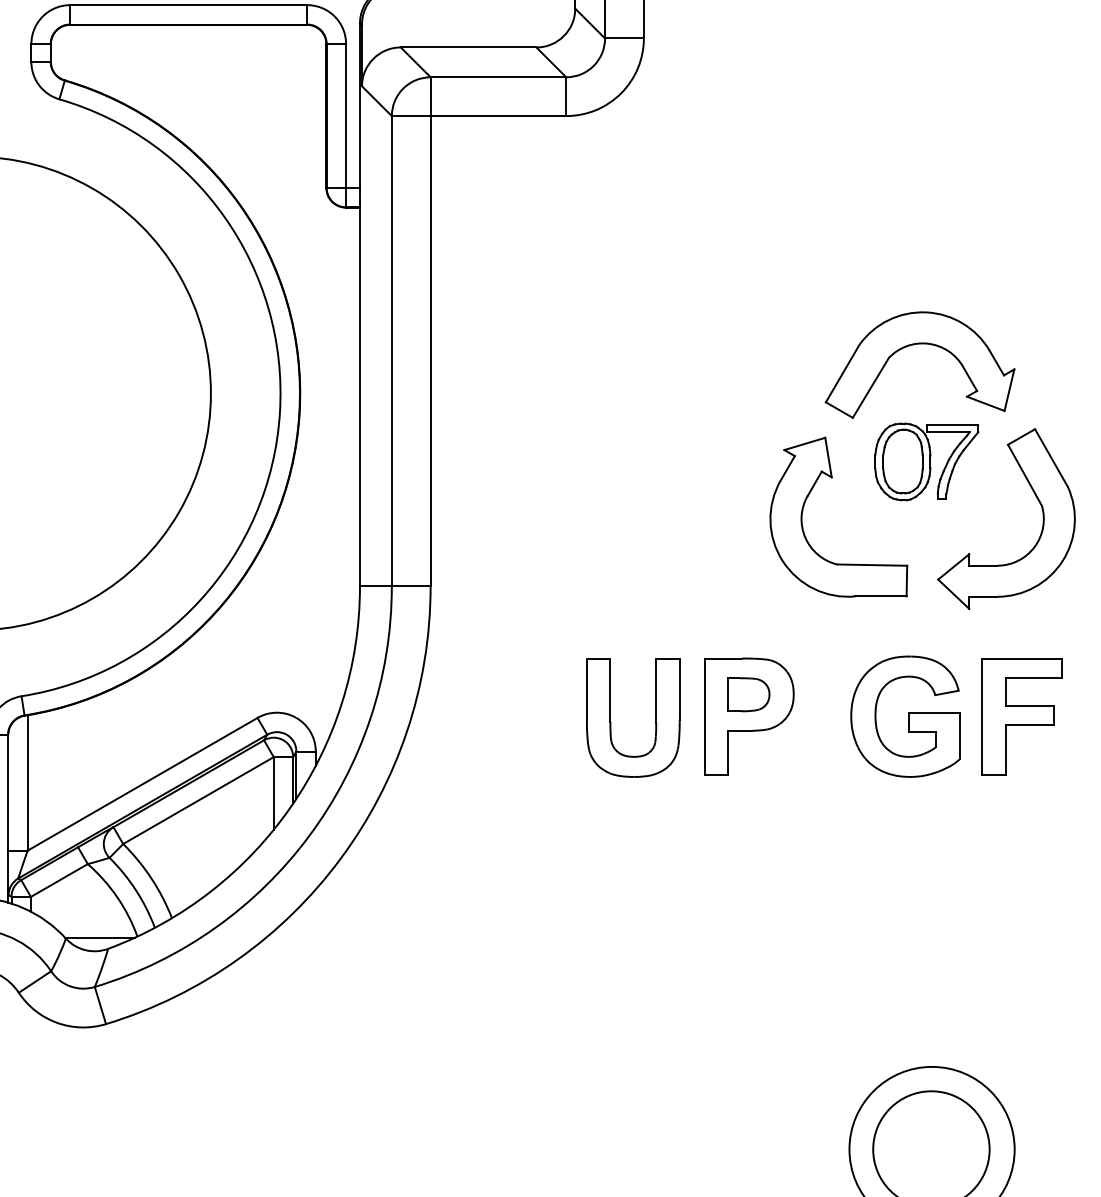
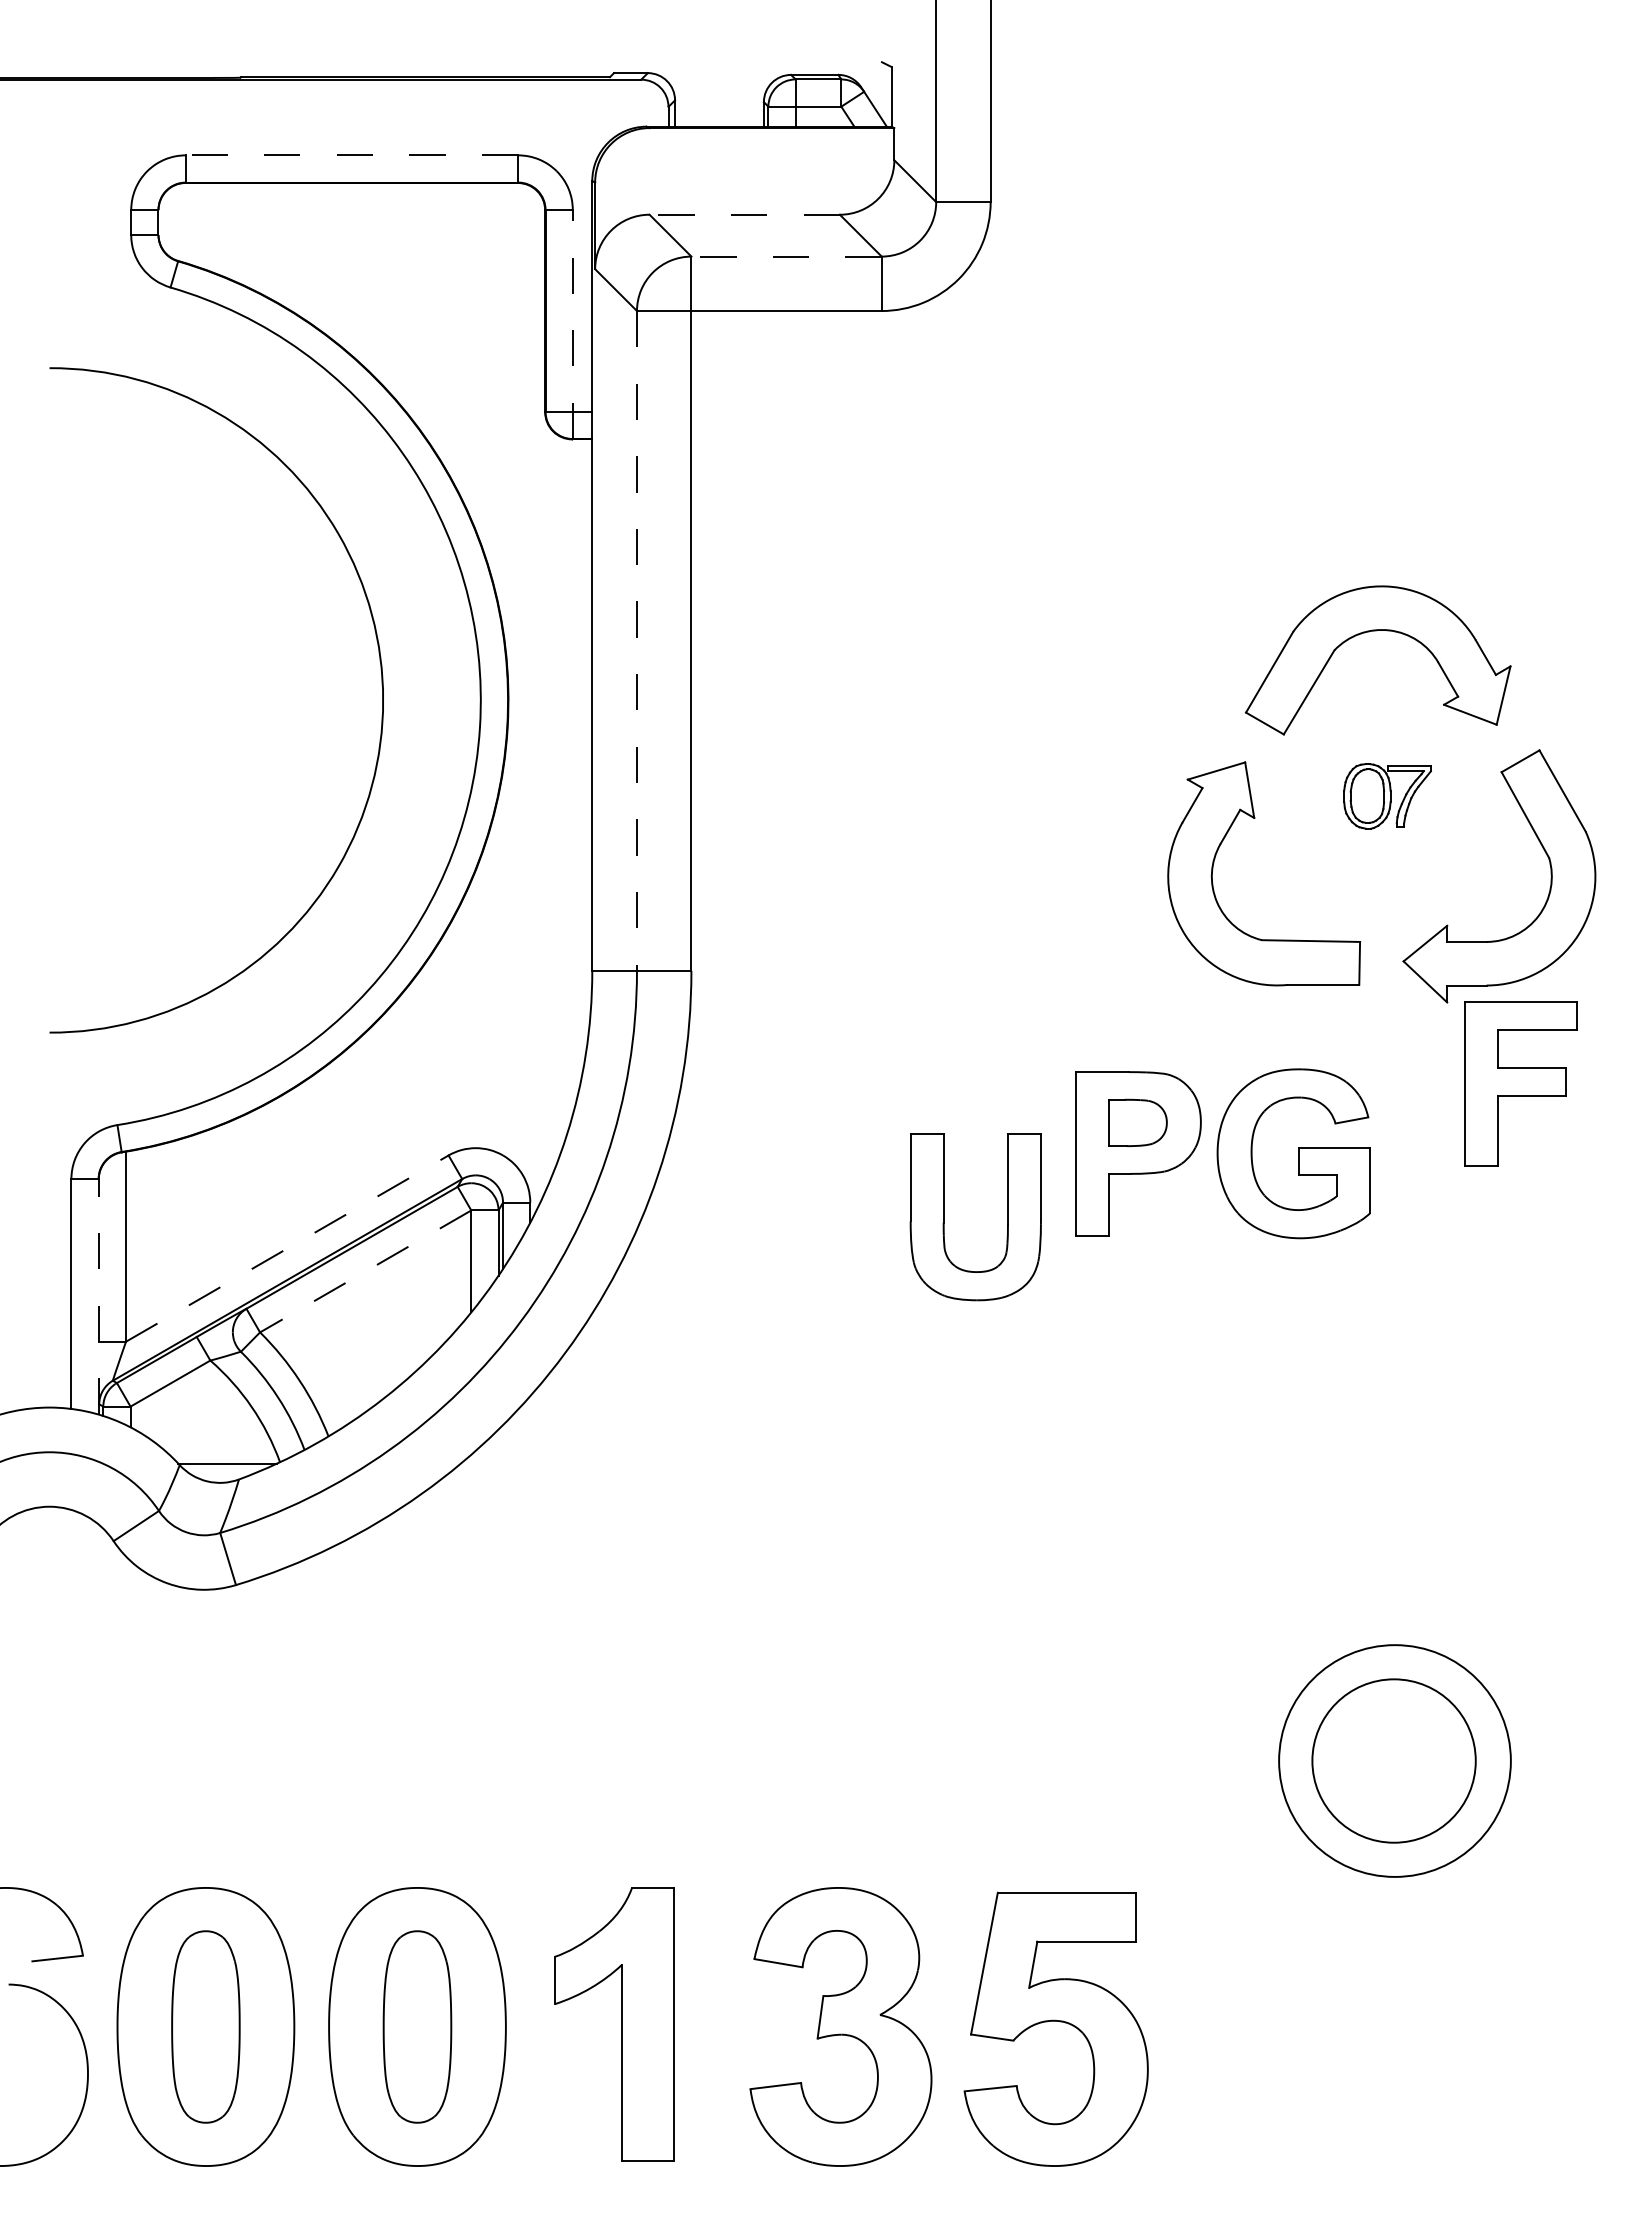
line: (188, 5) -> (351, 155), solid -> dashed
line: (468, 47) -> (744, 214), solid -> dashed
line: (498, 77) -> (786, 256), solid -> dashed
line: (345, 125) -> (572, 324), solid -> dashed
line: (391, 350) -> (636, 640), solid -> dashed
part: (926, 462) -> (1387, 796), size x0.6
part: (905, 716) -> (1293, 1153), moved
part: (1021, 716) -> (1520, 1083), moved
part: (611, 717) -> (944, 1217), moved
line: (142, 784) -> (287, 1248), solid -> dashed
line: (198, 800) -> (365, 1271), solid -> dashed
line: (8, 818) -> (98, 1296), solid -> dashed

